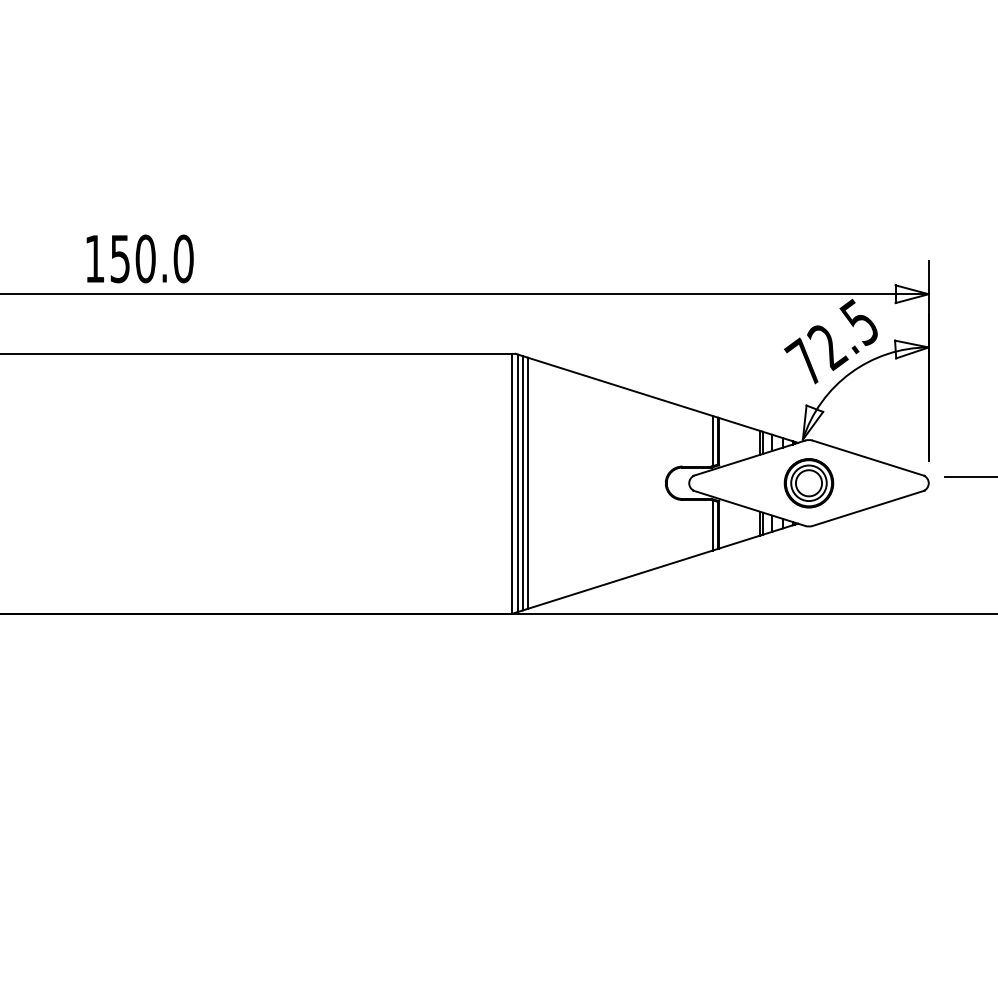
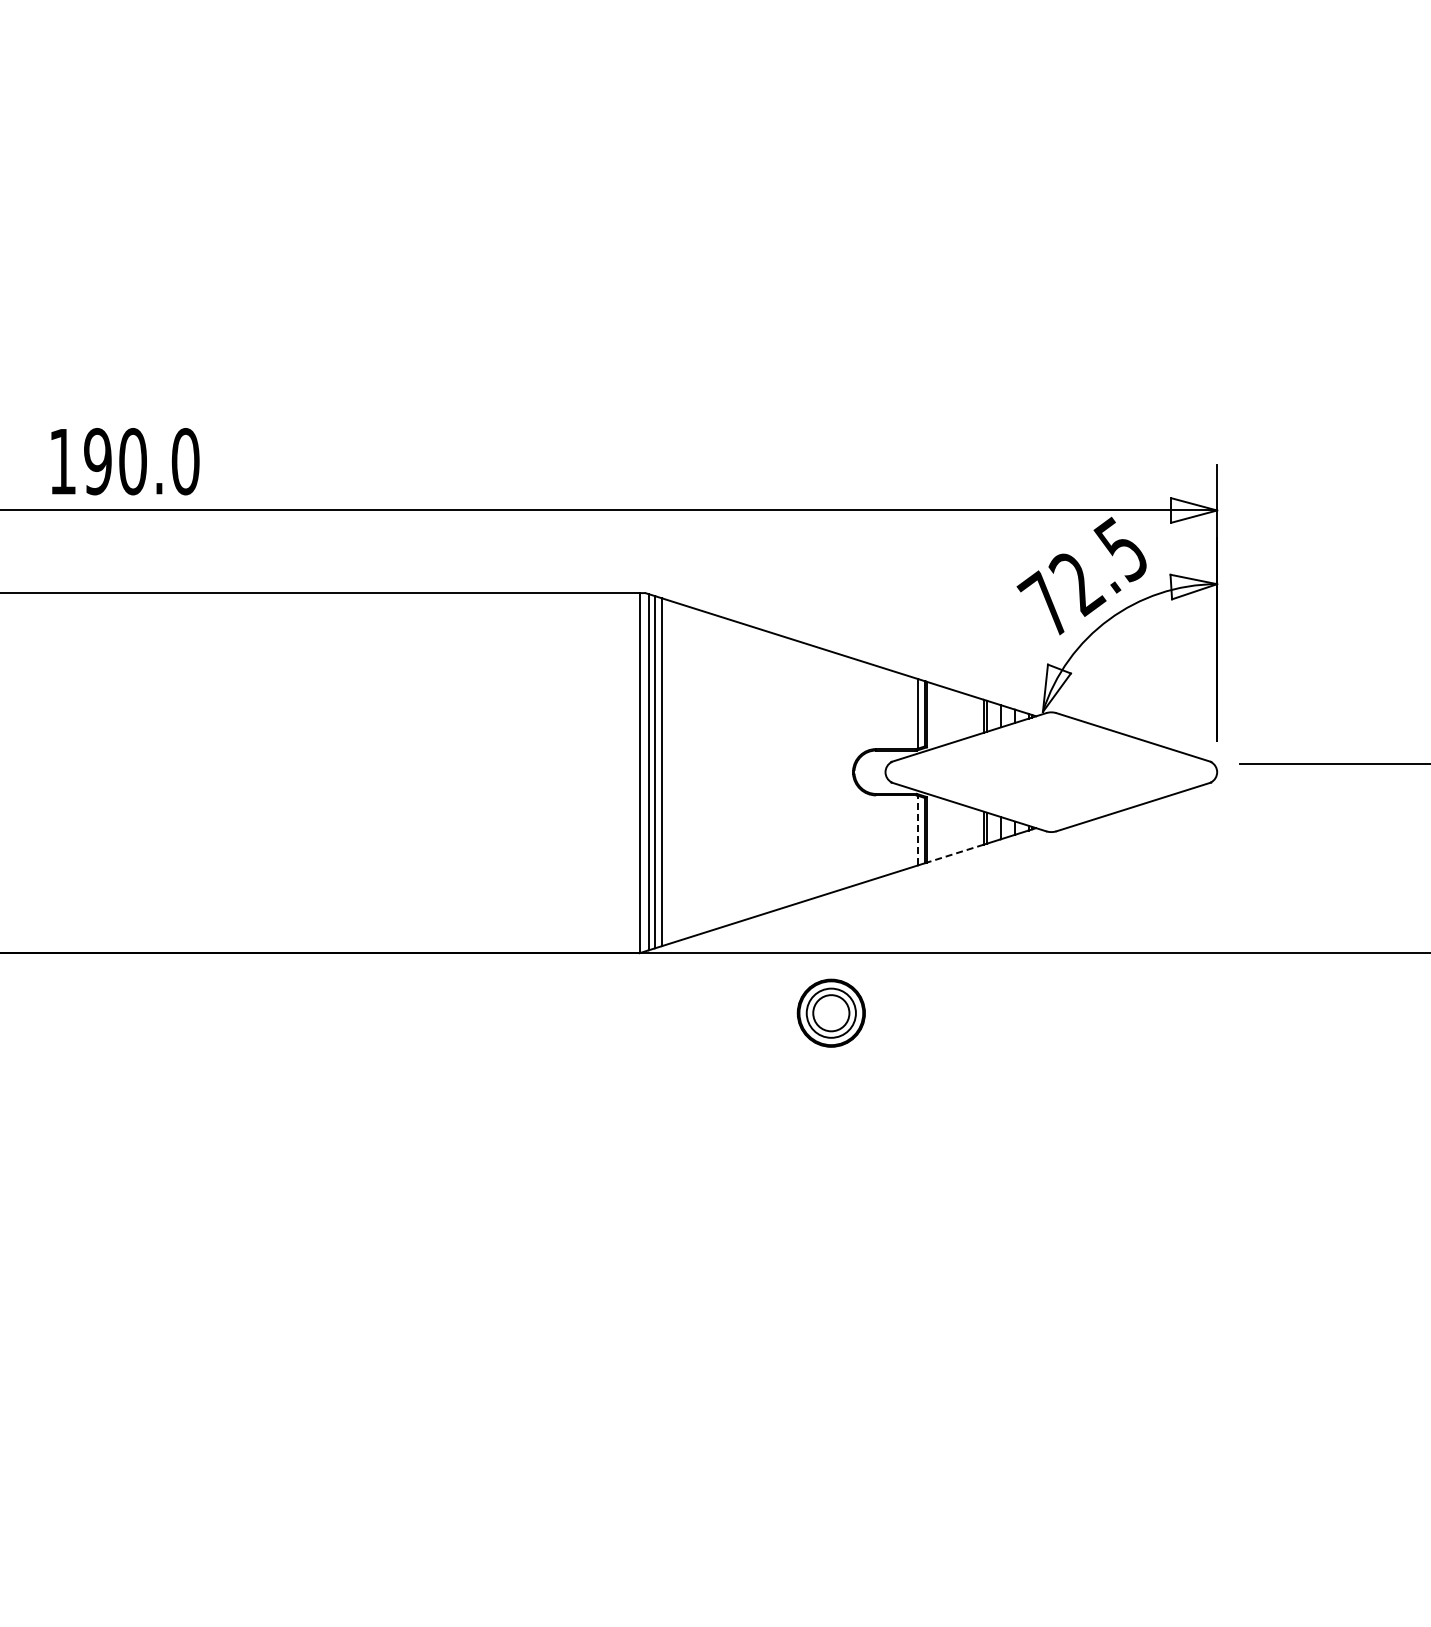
text: (120, 258) -> (97, 461), 150.0 -> 190.0
part: (808, 482) -> (830, 1012), moved
line: (713, 525) -> (918, 830), solid -> dashed
line: (739, 541) -> (955, 853), solid -> dashed

